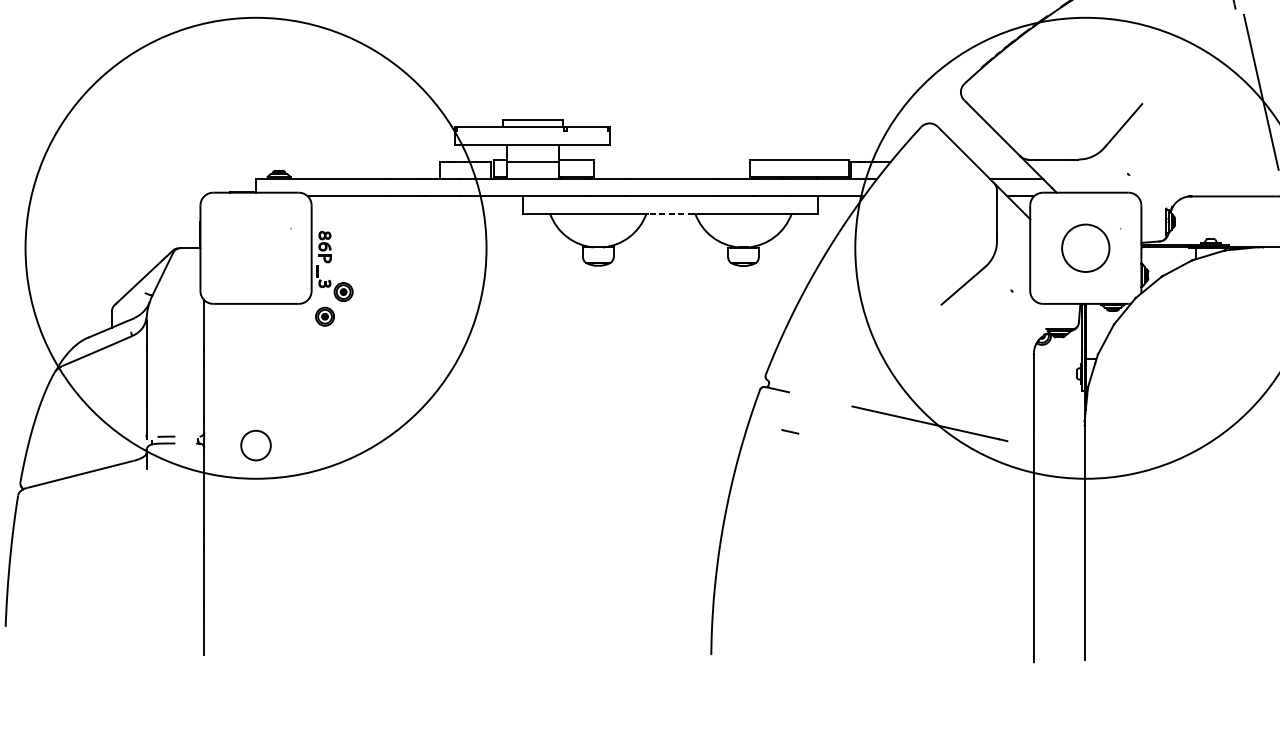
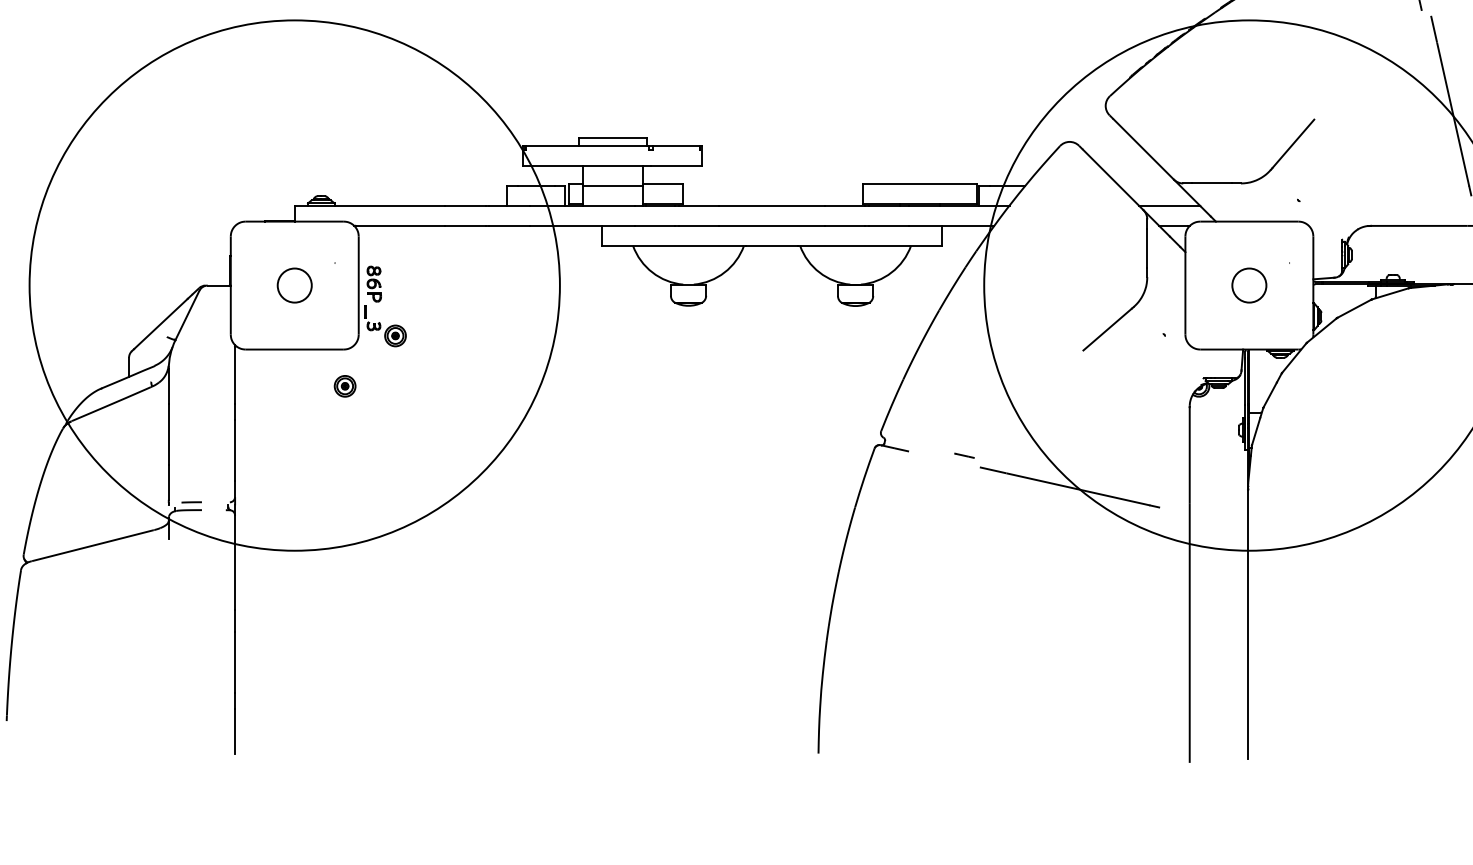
line: (670, 213) -> (771, 245), dashed -> solid
circle: (1085, 248) -> (1249, 285), size x0.62
part: (324, 316) -> (344, 386), moved
line: (790, 431) -> (964, 455), moved
circle: (255, 445) -> (294, 285), moved

